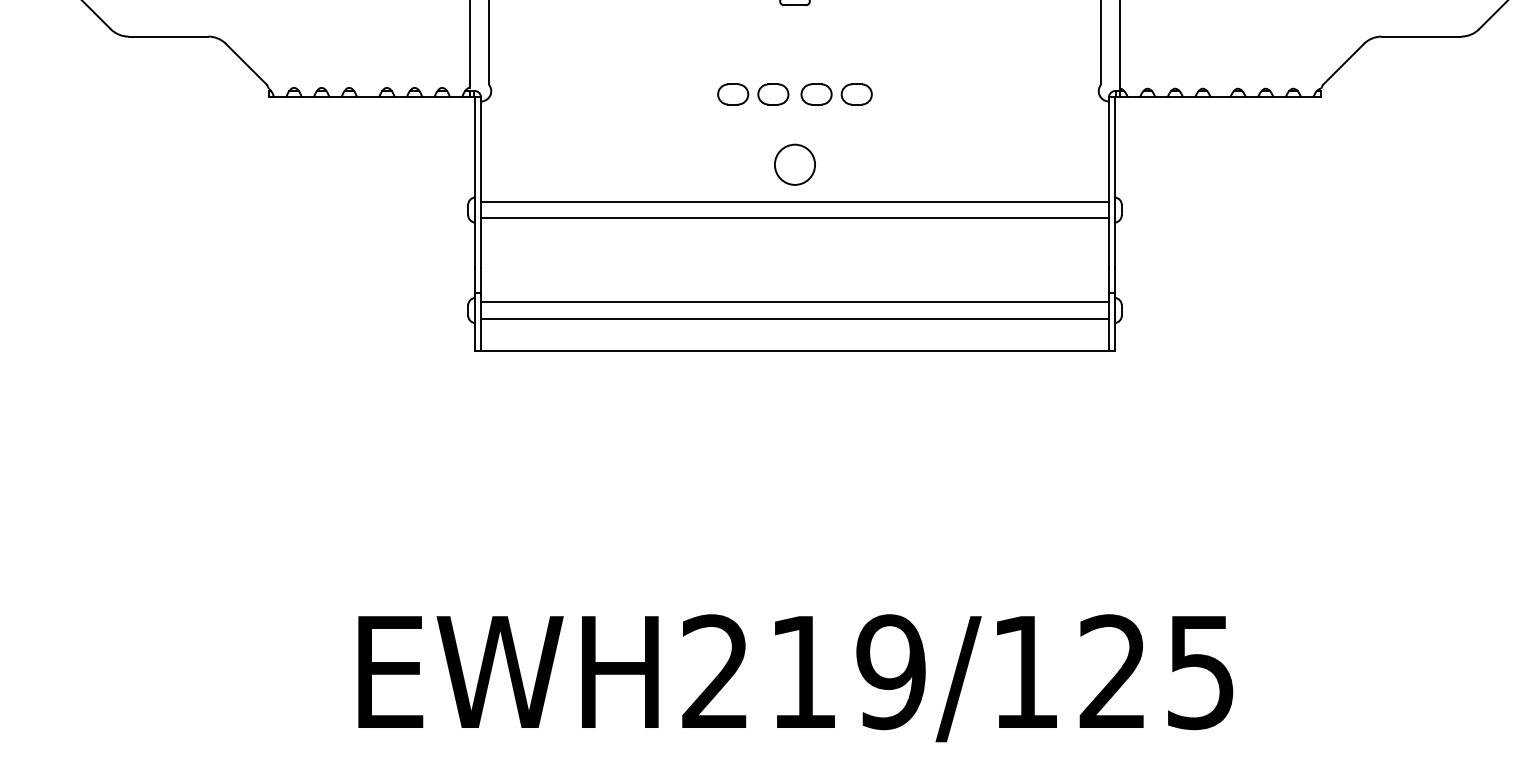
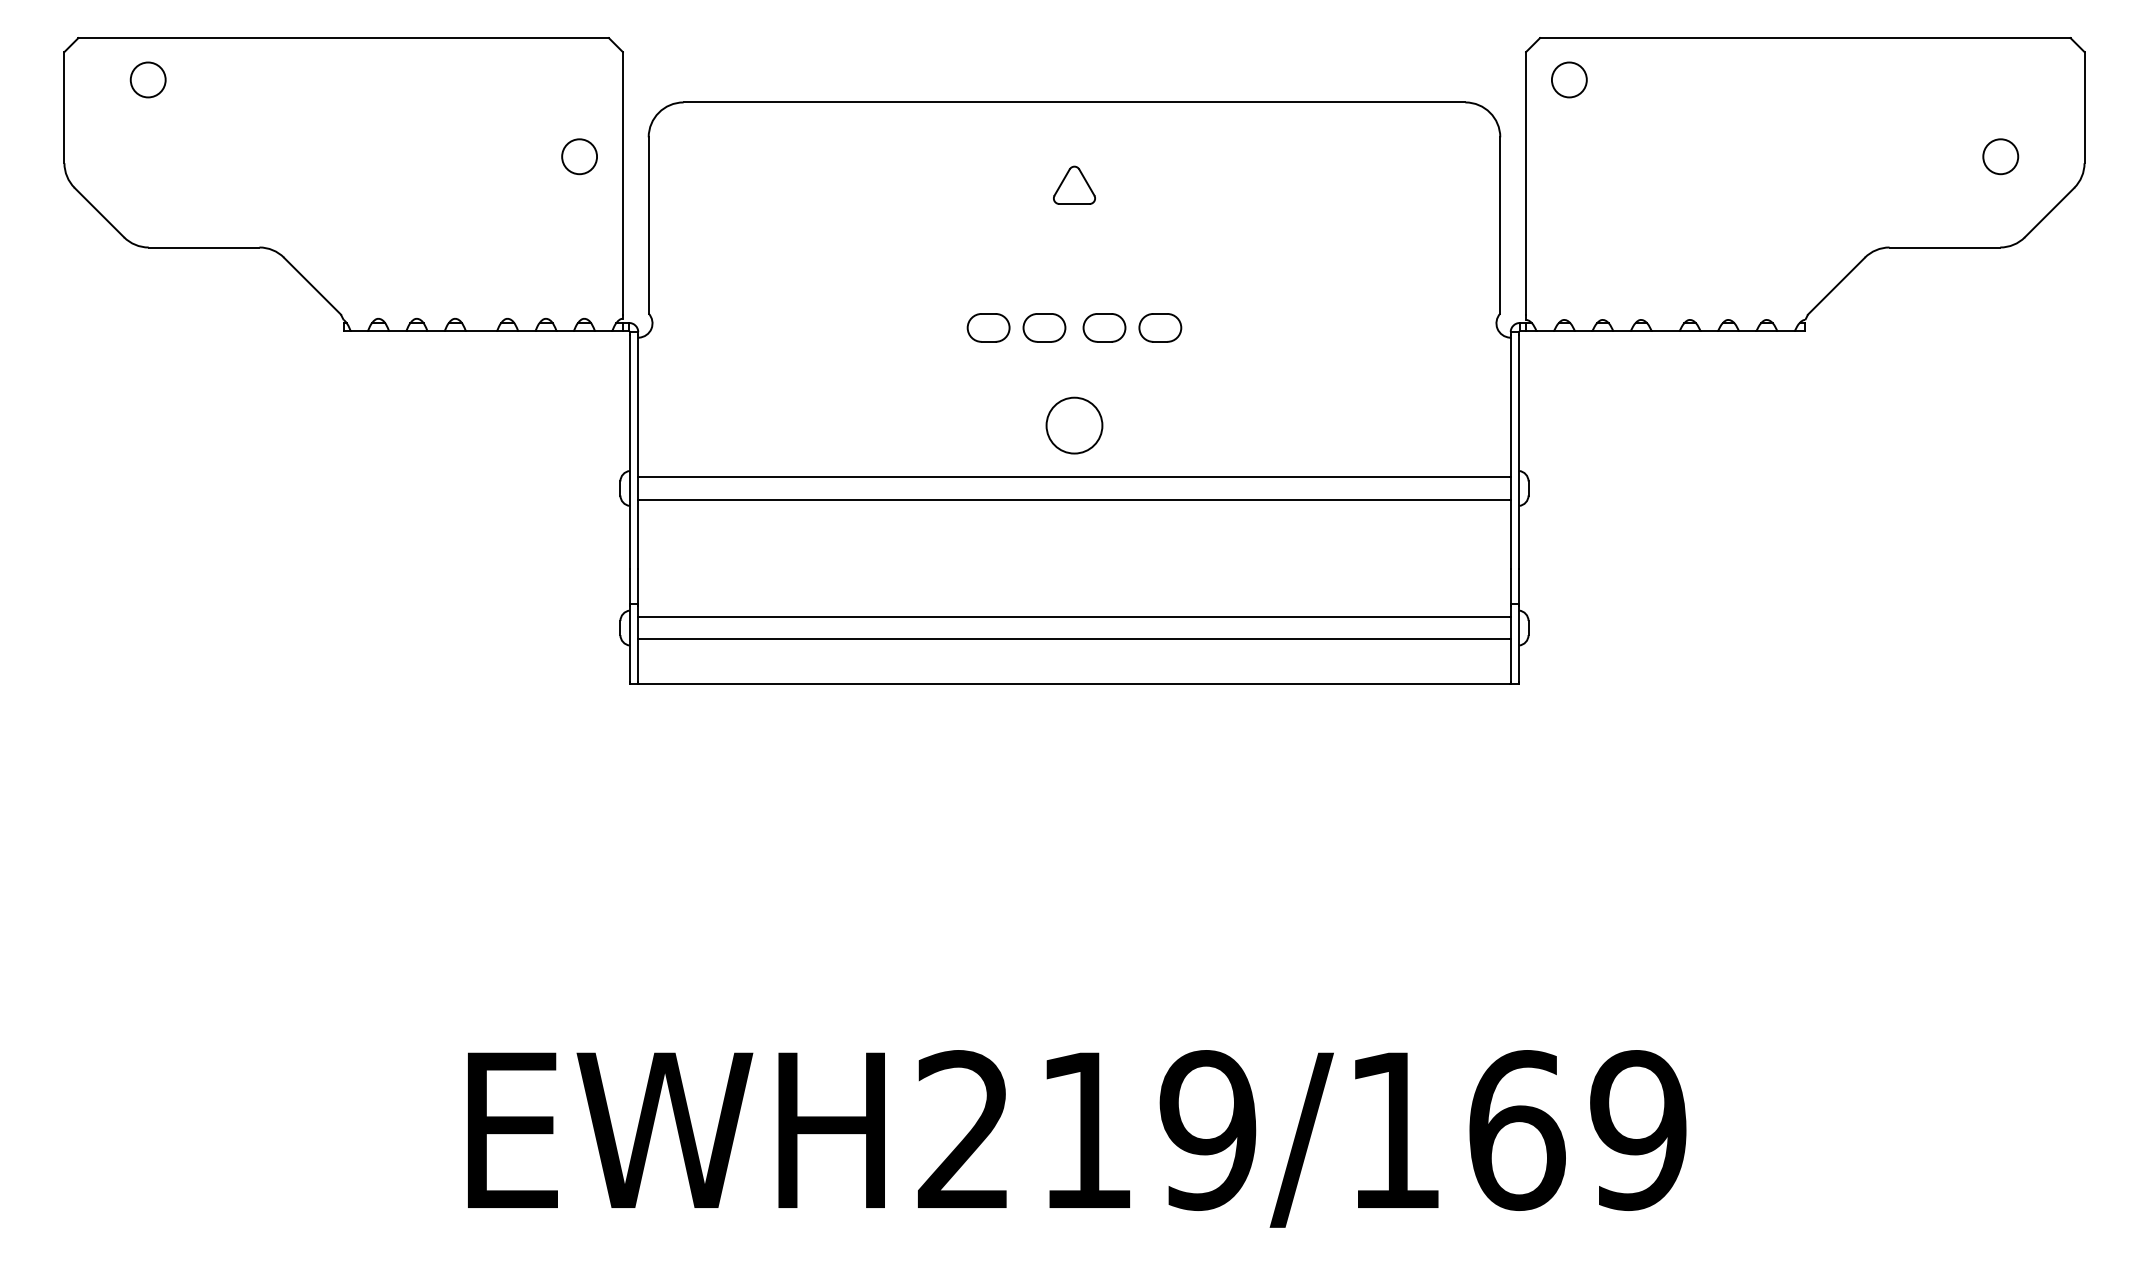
text: (1157, 672) -> (1577, 1130), EWH219/125 -> EWH219/169

